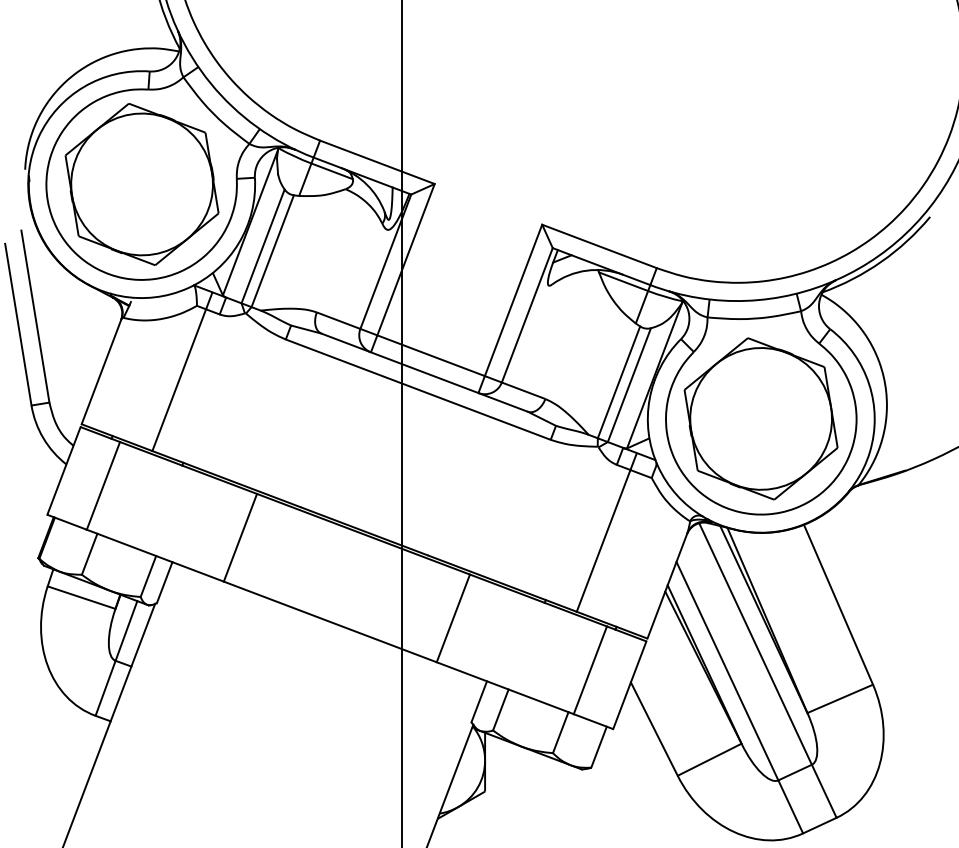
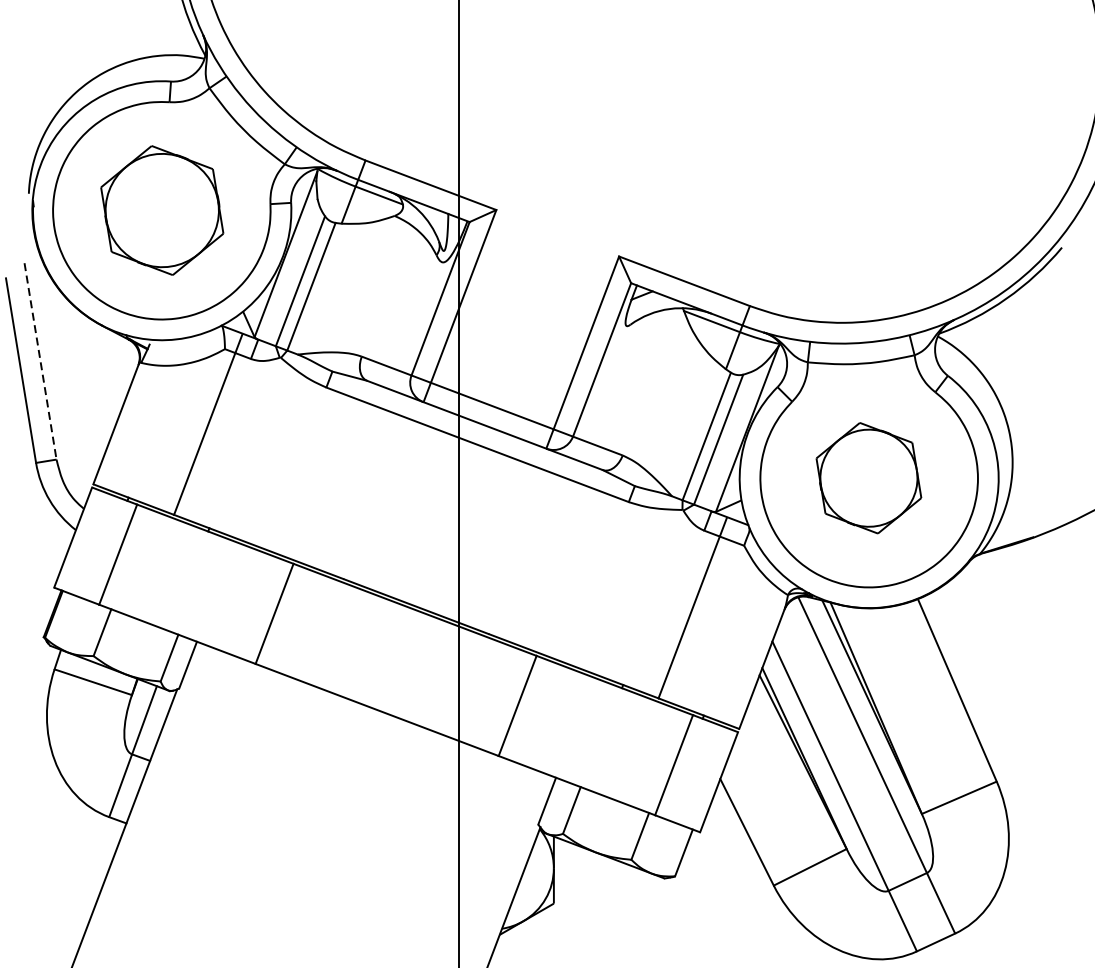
part: (141, 184) -> (161, 210), size x0.7
line: (35, 317) -> (40, 362), solid -> dashed
part: (760, 418) -> (868, 477), size x0.6

